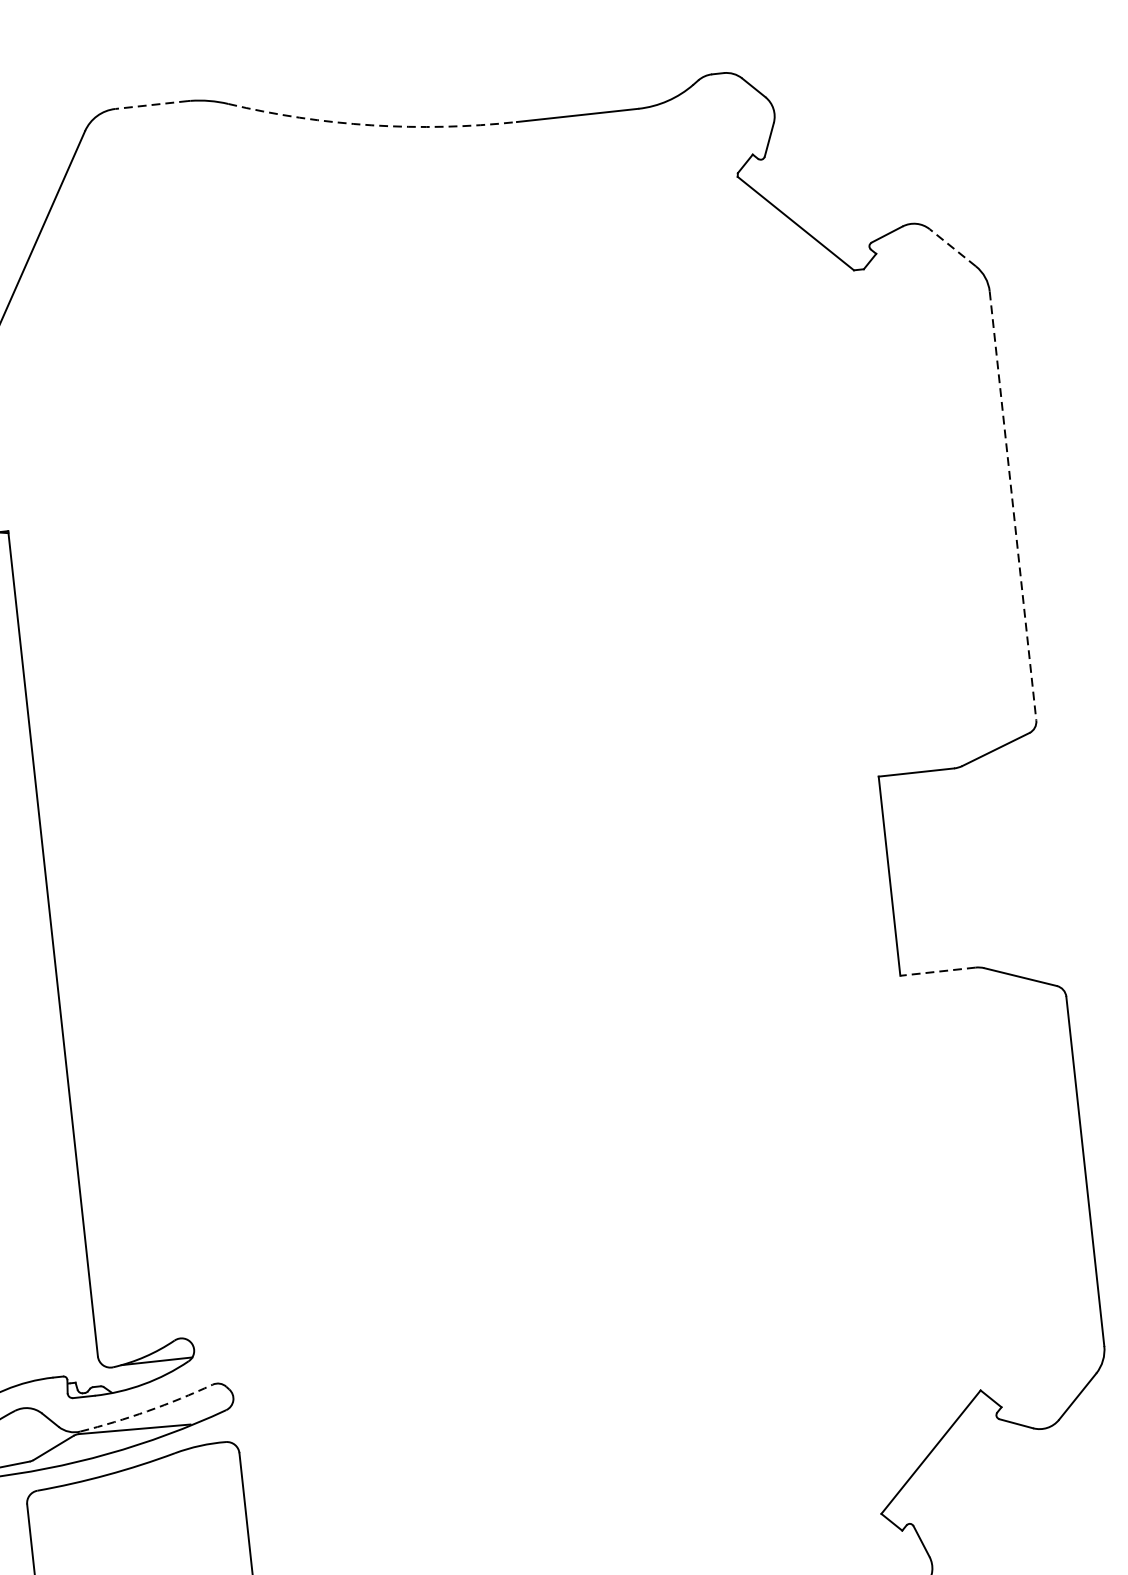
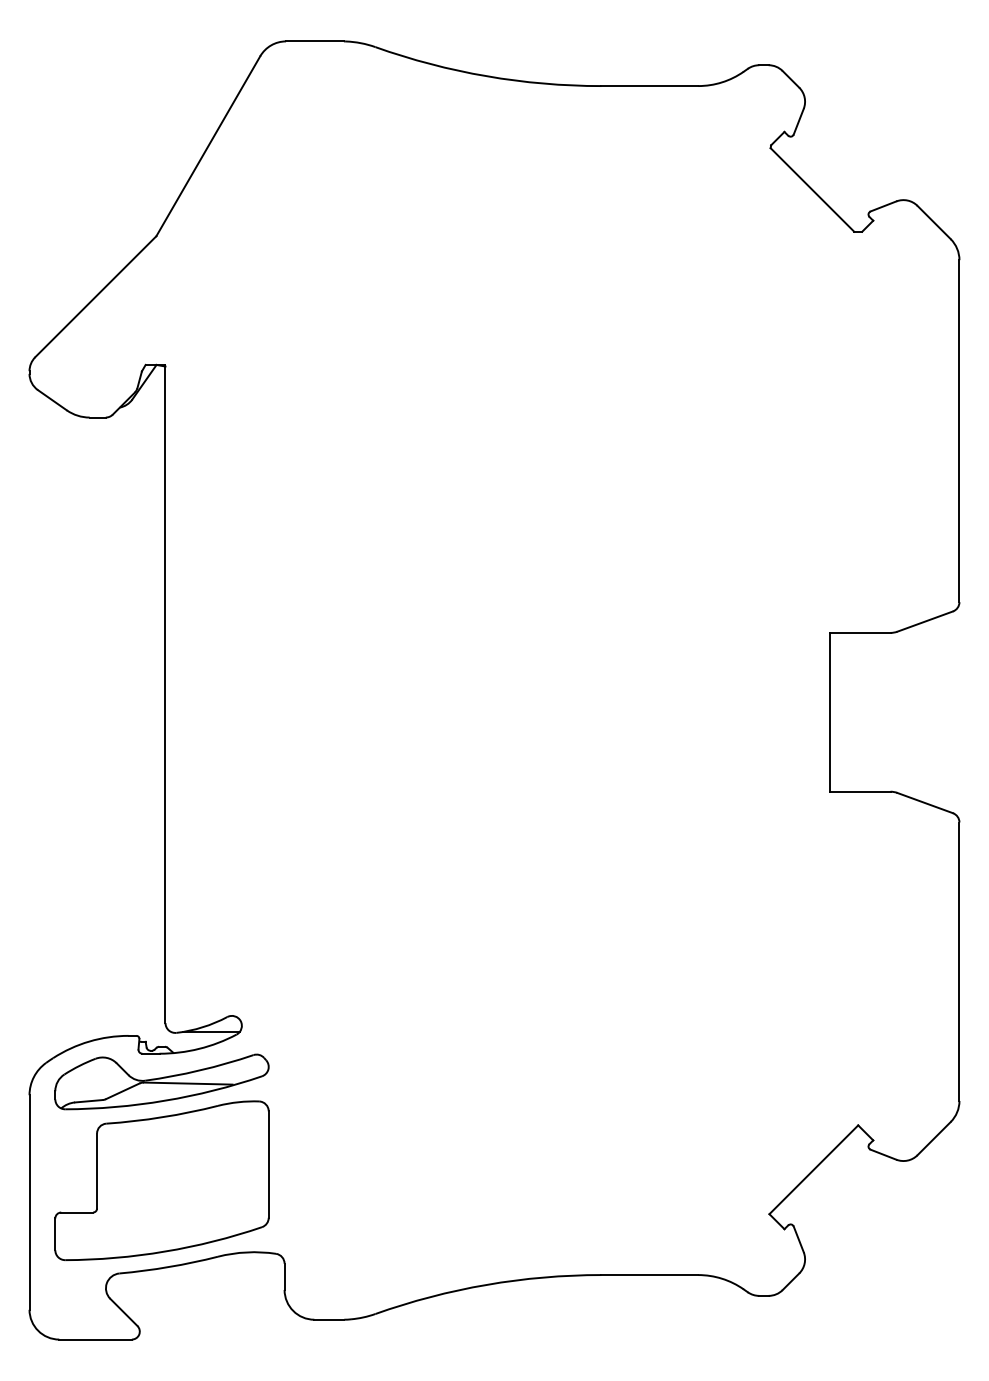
line: (151, 105) -> (314, 41), dashed -> solid
arc: (371, 125) -> (486, 76), dashed -> solid
line: (952, 247) -> (933, 222), dashed -> solid
line: (1013, 506) -> (959, 431), dashed -> solid
line: (936, 971) -> (859, 791), dashed -> solid
arc: (148, 1411) -> (200, 1070), dashed -> solid

